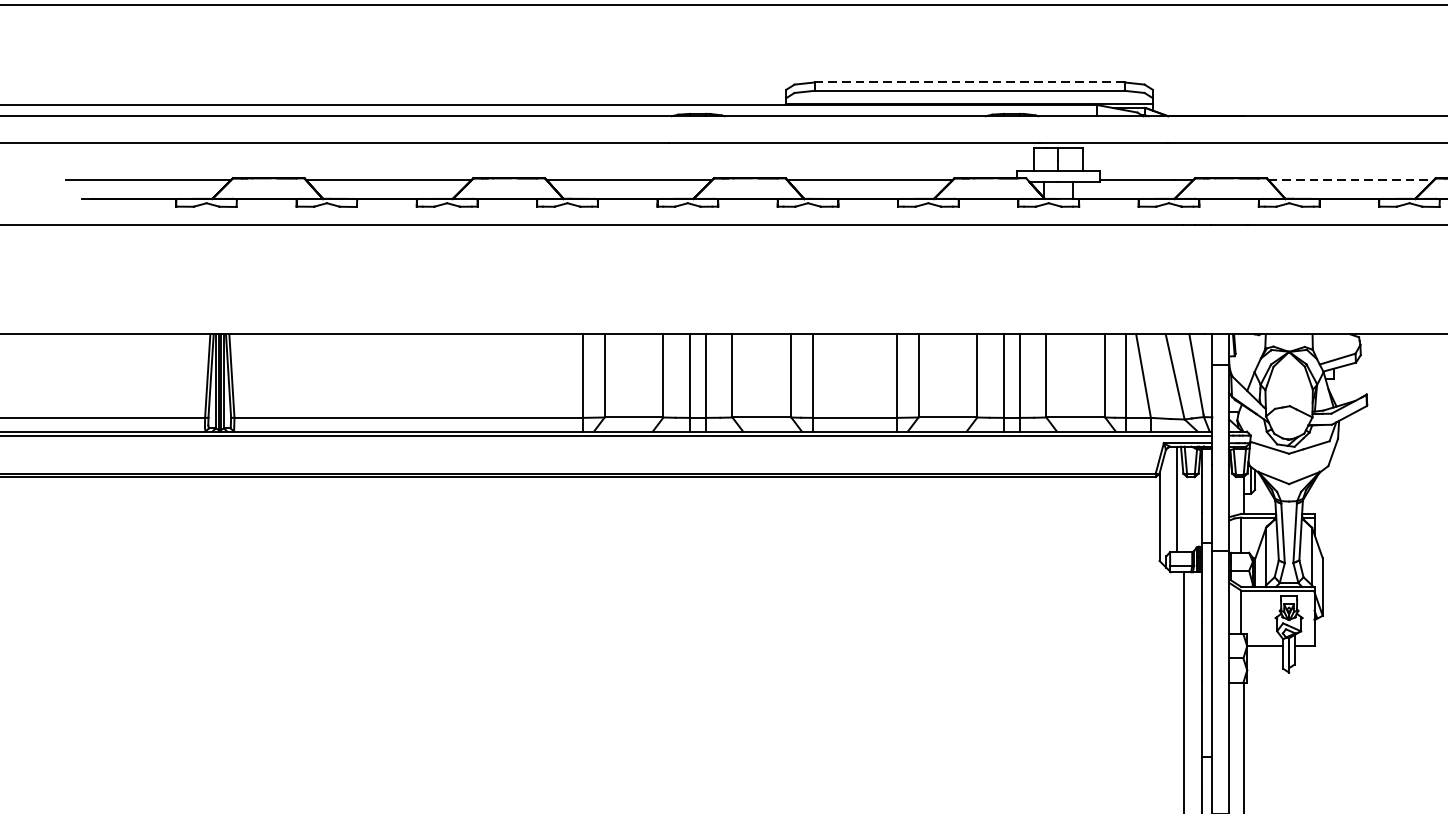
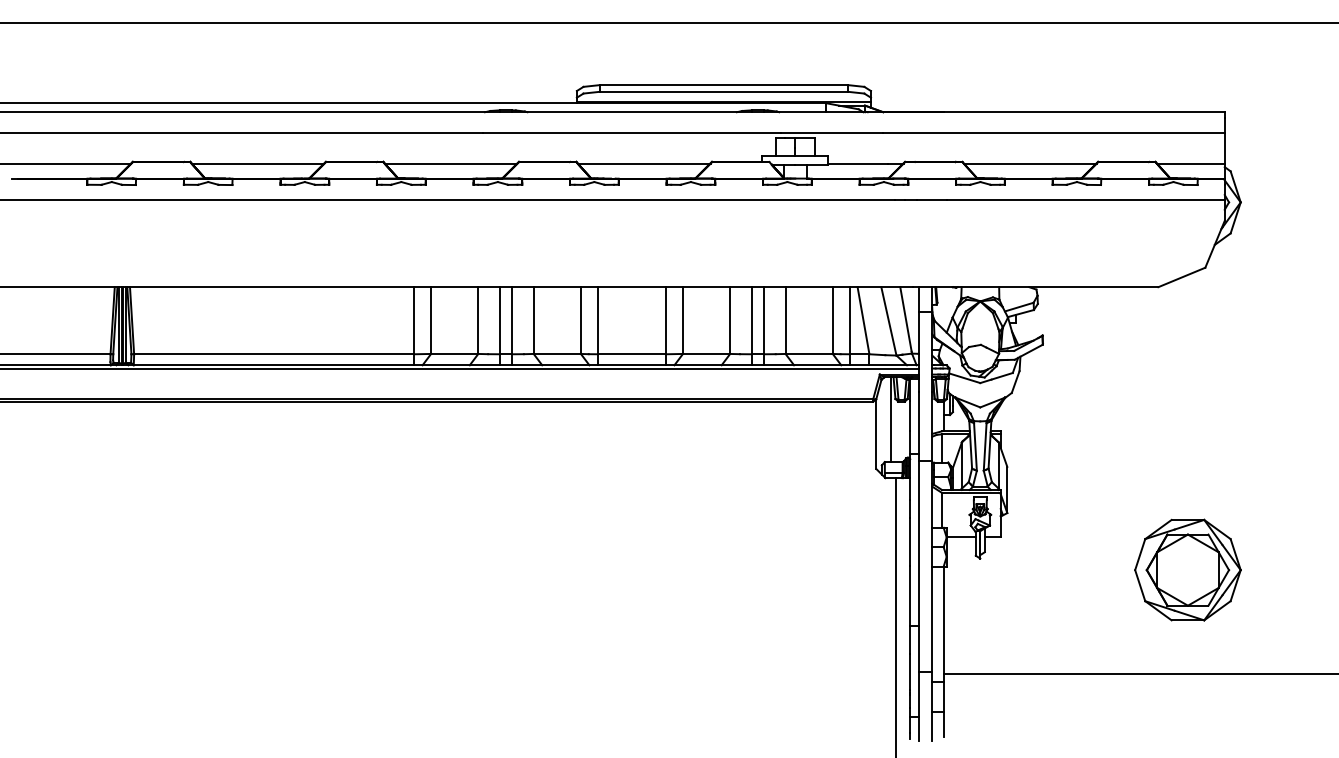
line: (970, 82) -> (724, 85), dashed -> solid
line: (1351, 180) -> (1030, 163), dashed -> solid

